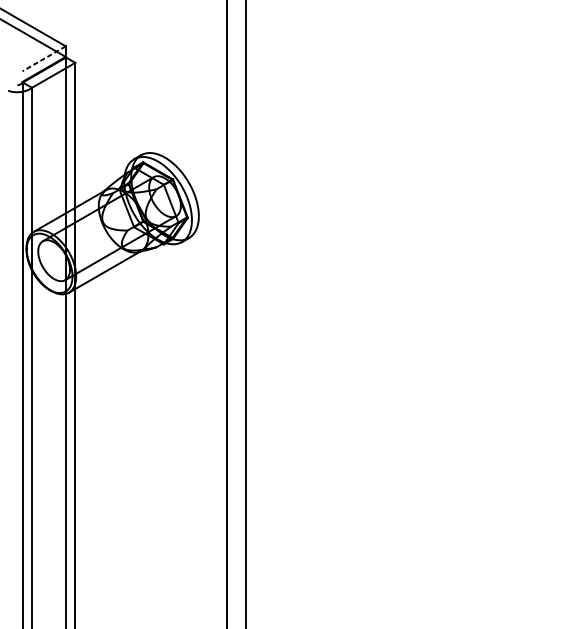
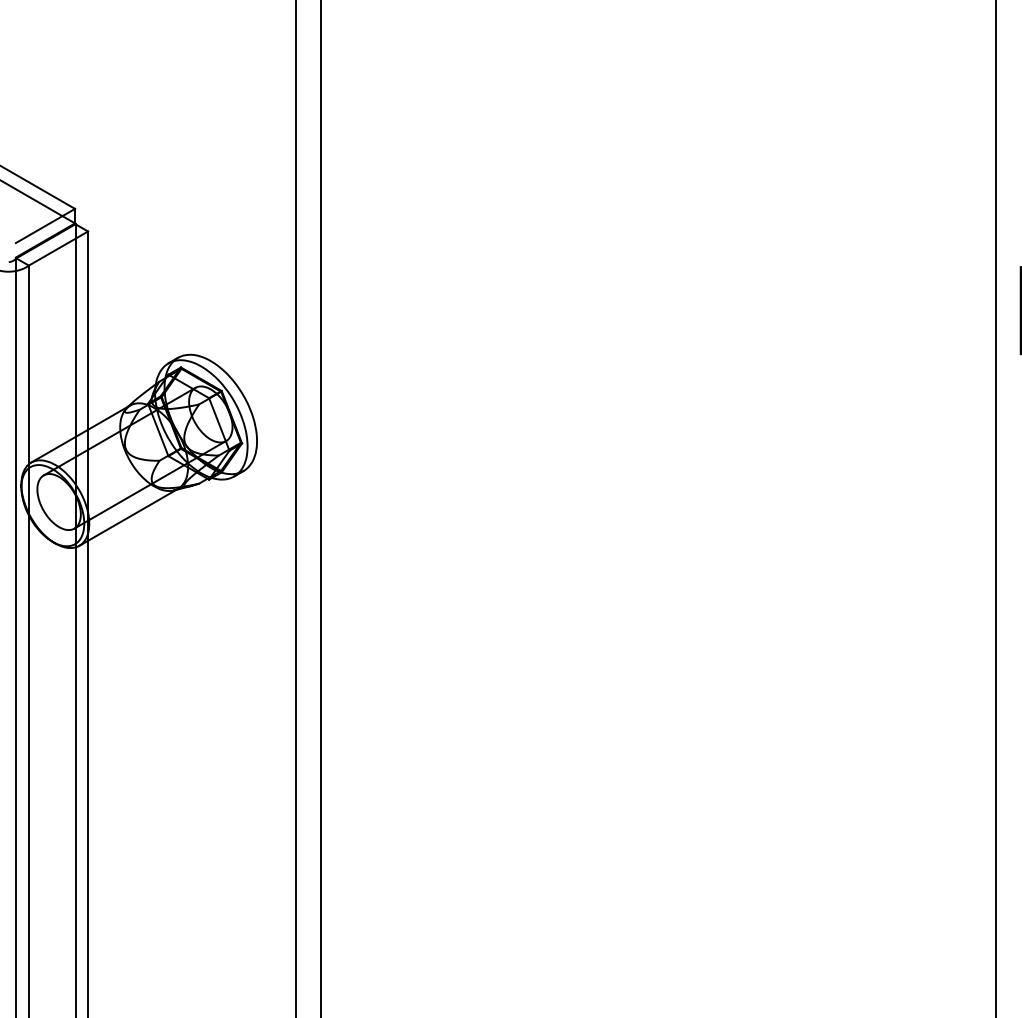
line: (44, 59) -> (45, 226), dashed -> solid

